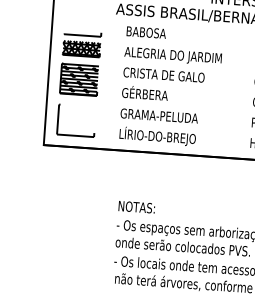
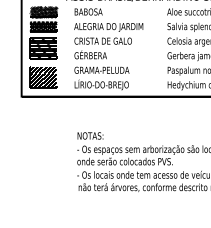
hatch: (82, 27) -> (43, 11), added
hatch: (76, 120) -> (43, 77), added

